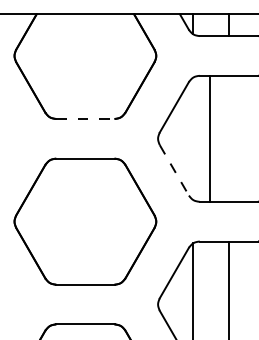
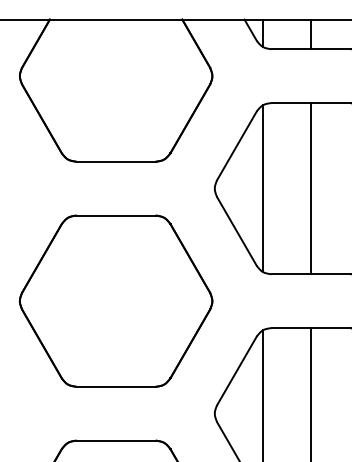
line: (85, 118) -> (116, 161), dashed -> solid
line: (193, 138) -> (262, 188), added
line: (210, 138) -> (311, 188), moved
line: (174, 170) -> (236, 231), dashed -> solid

